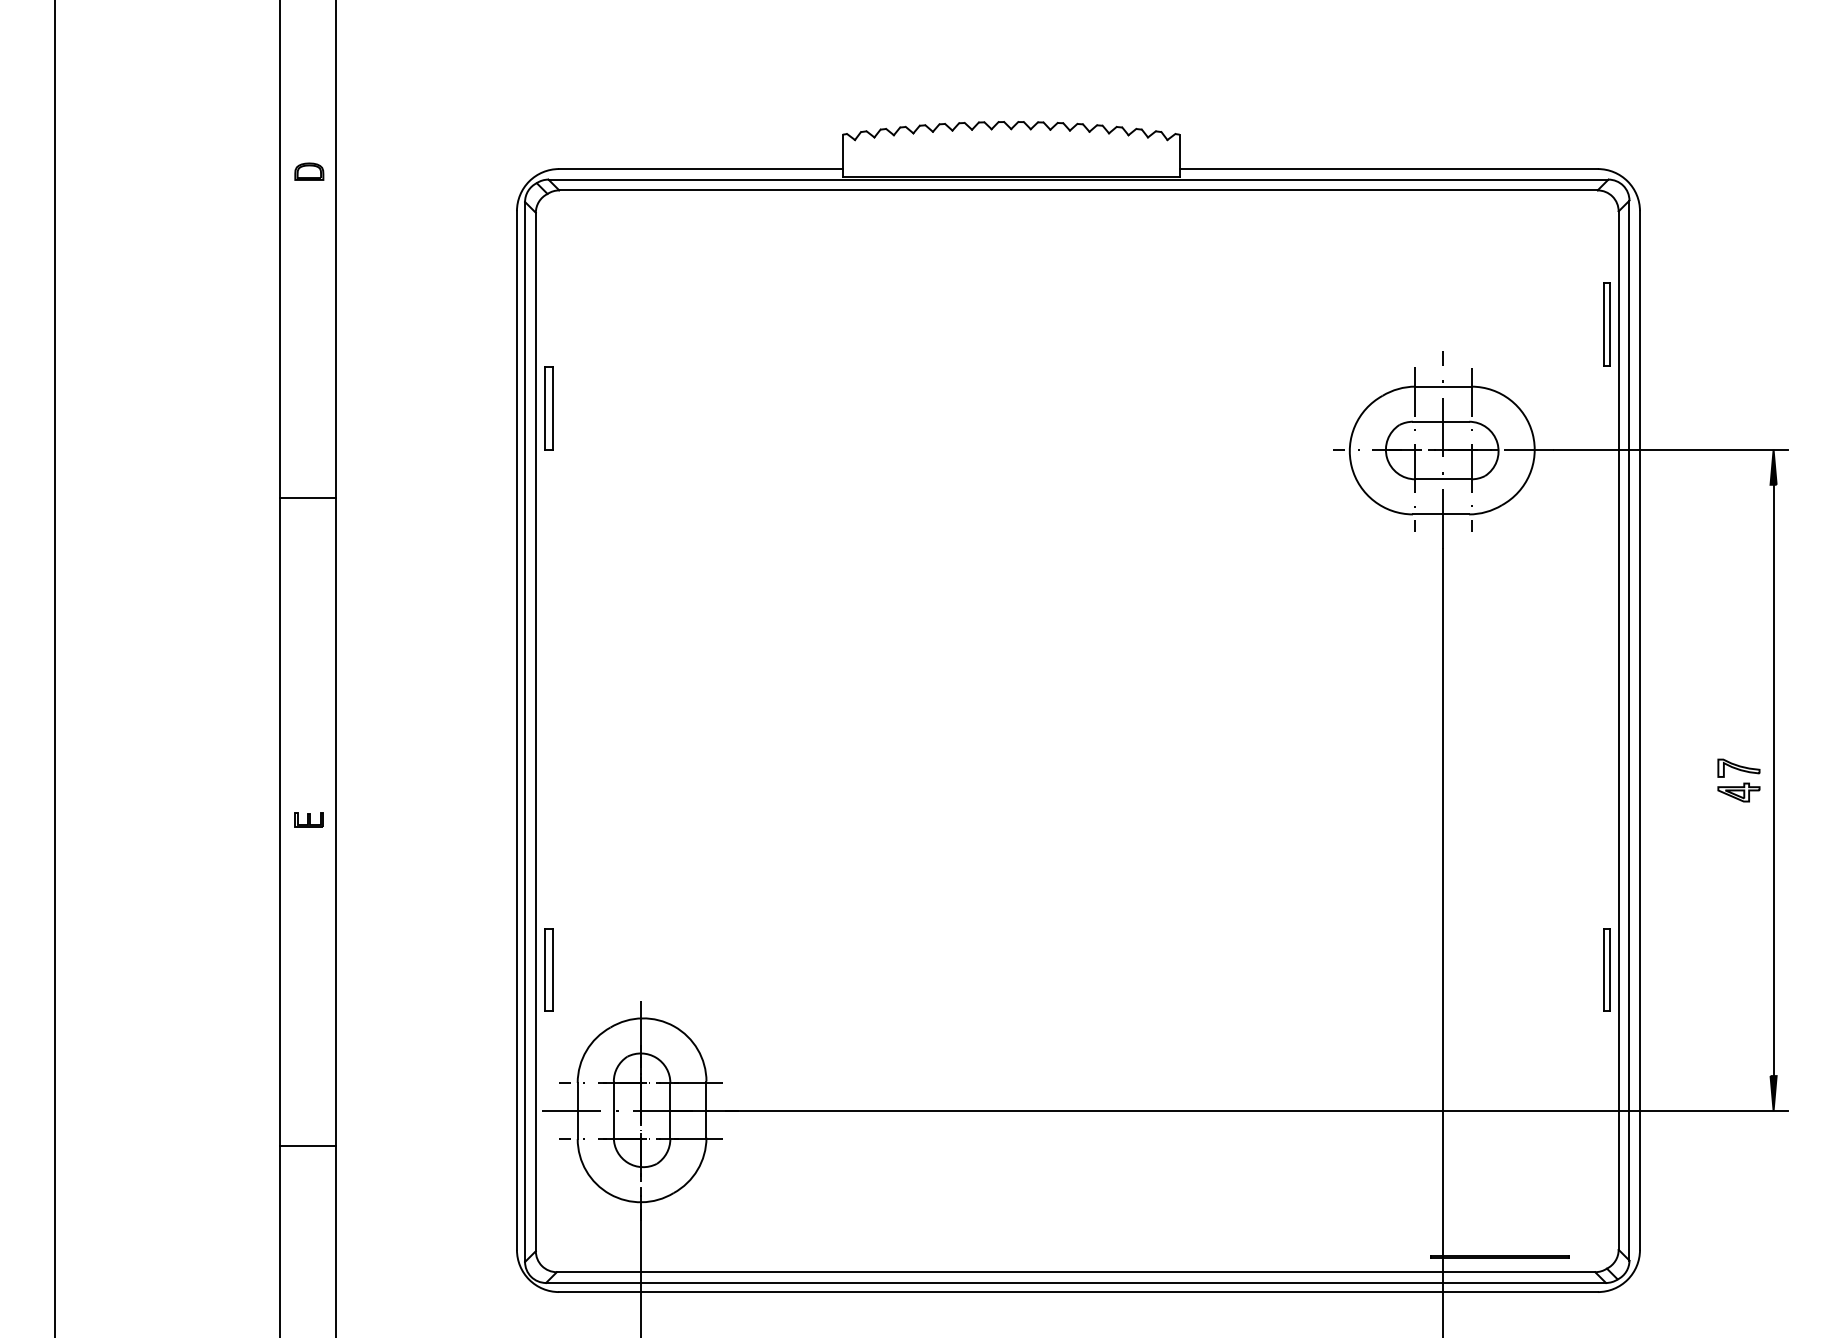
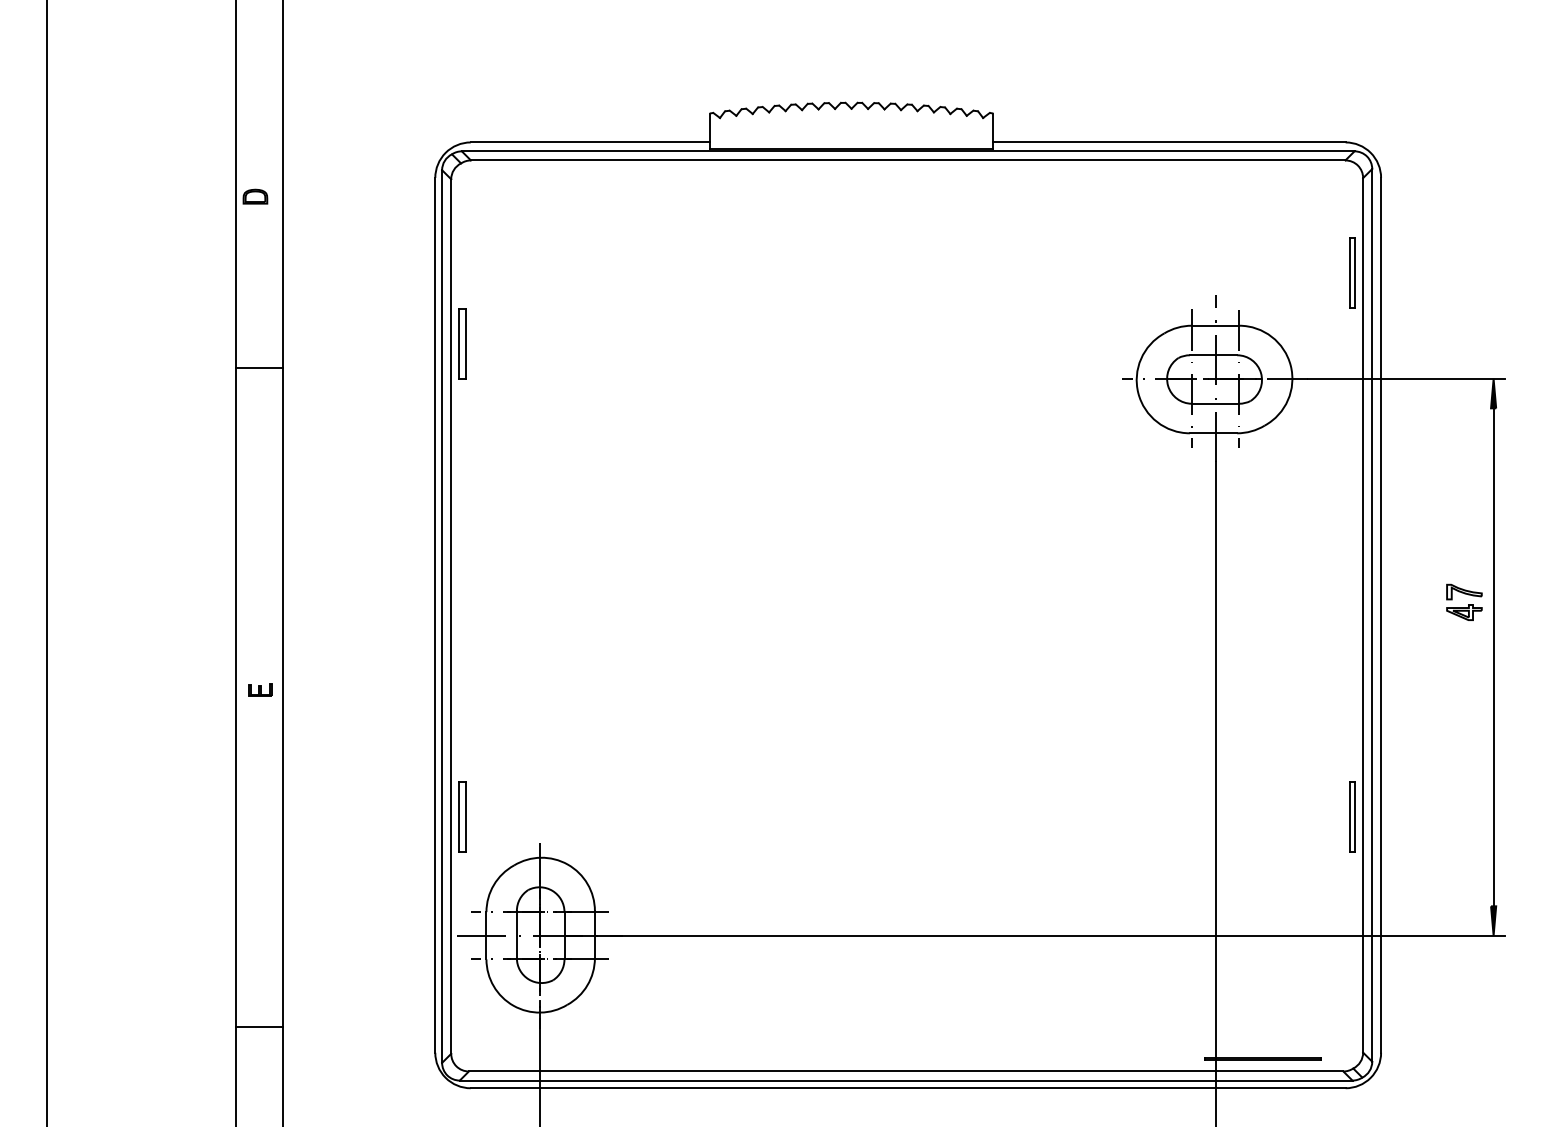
part: (309, 171) -> (255, 196), moved
line: (308, 498) -> (259, 367), moved
part: (1739, 779) -> (1464, 601), moved
line: (308, 1146) -> (259, 1026), moved

